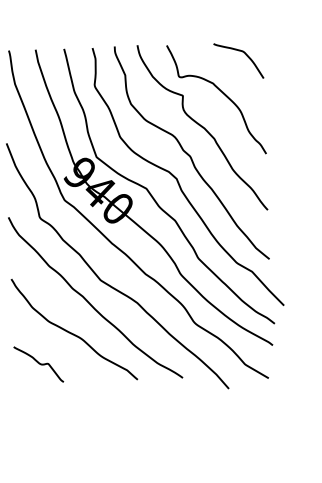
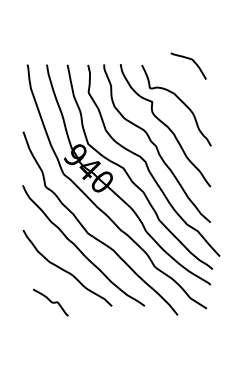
curve: (243, 54) -> (192, 61), moved
curve: (38, 364) -> (50, 302), moved

